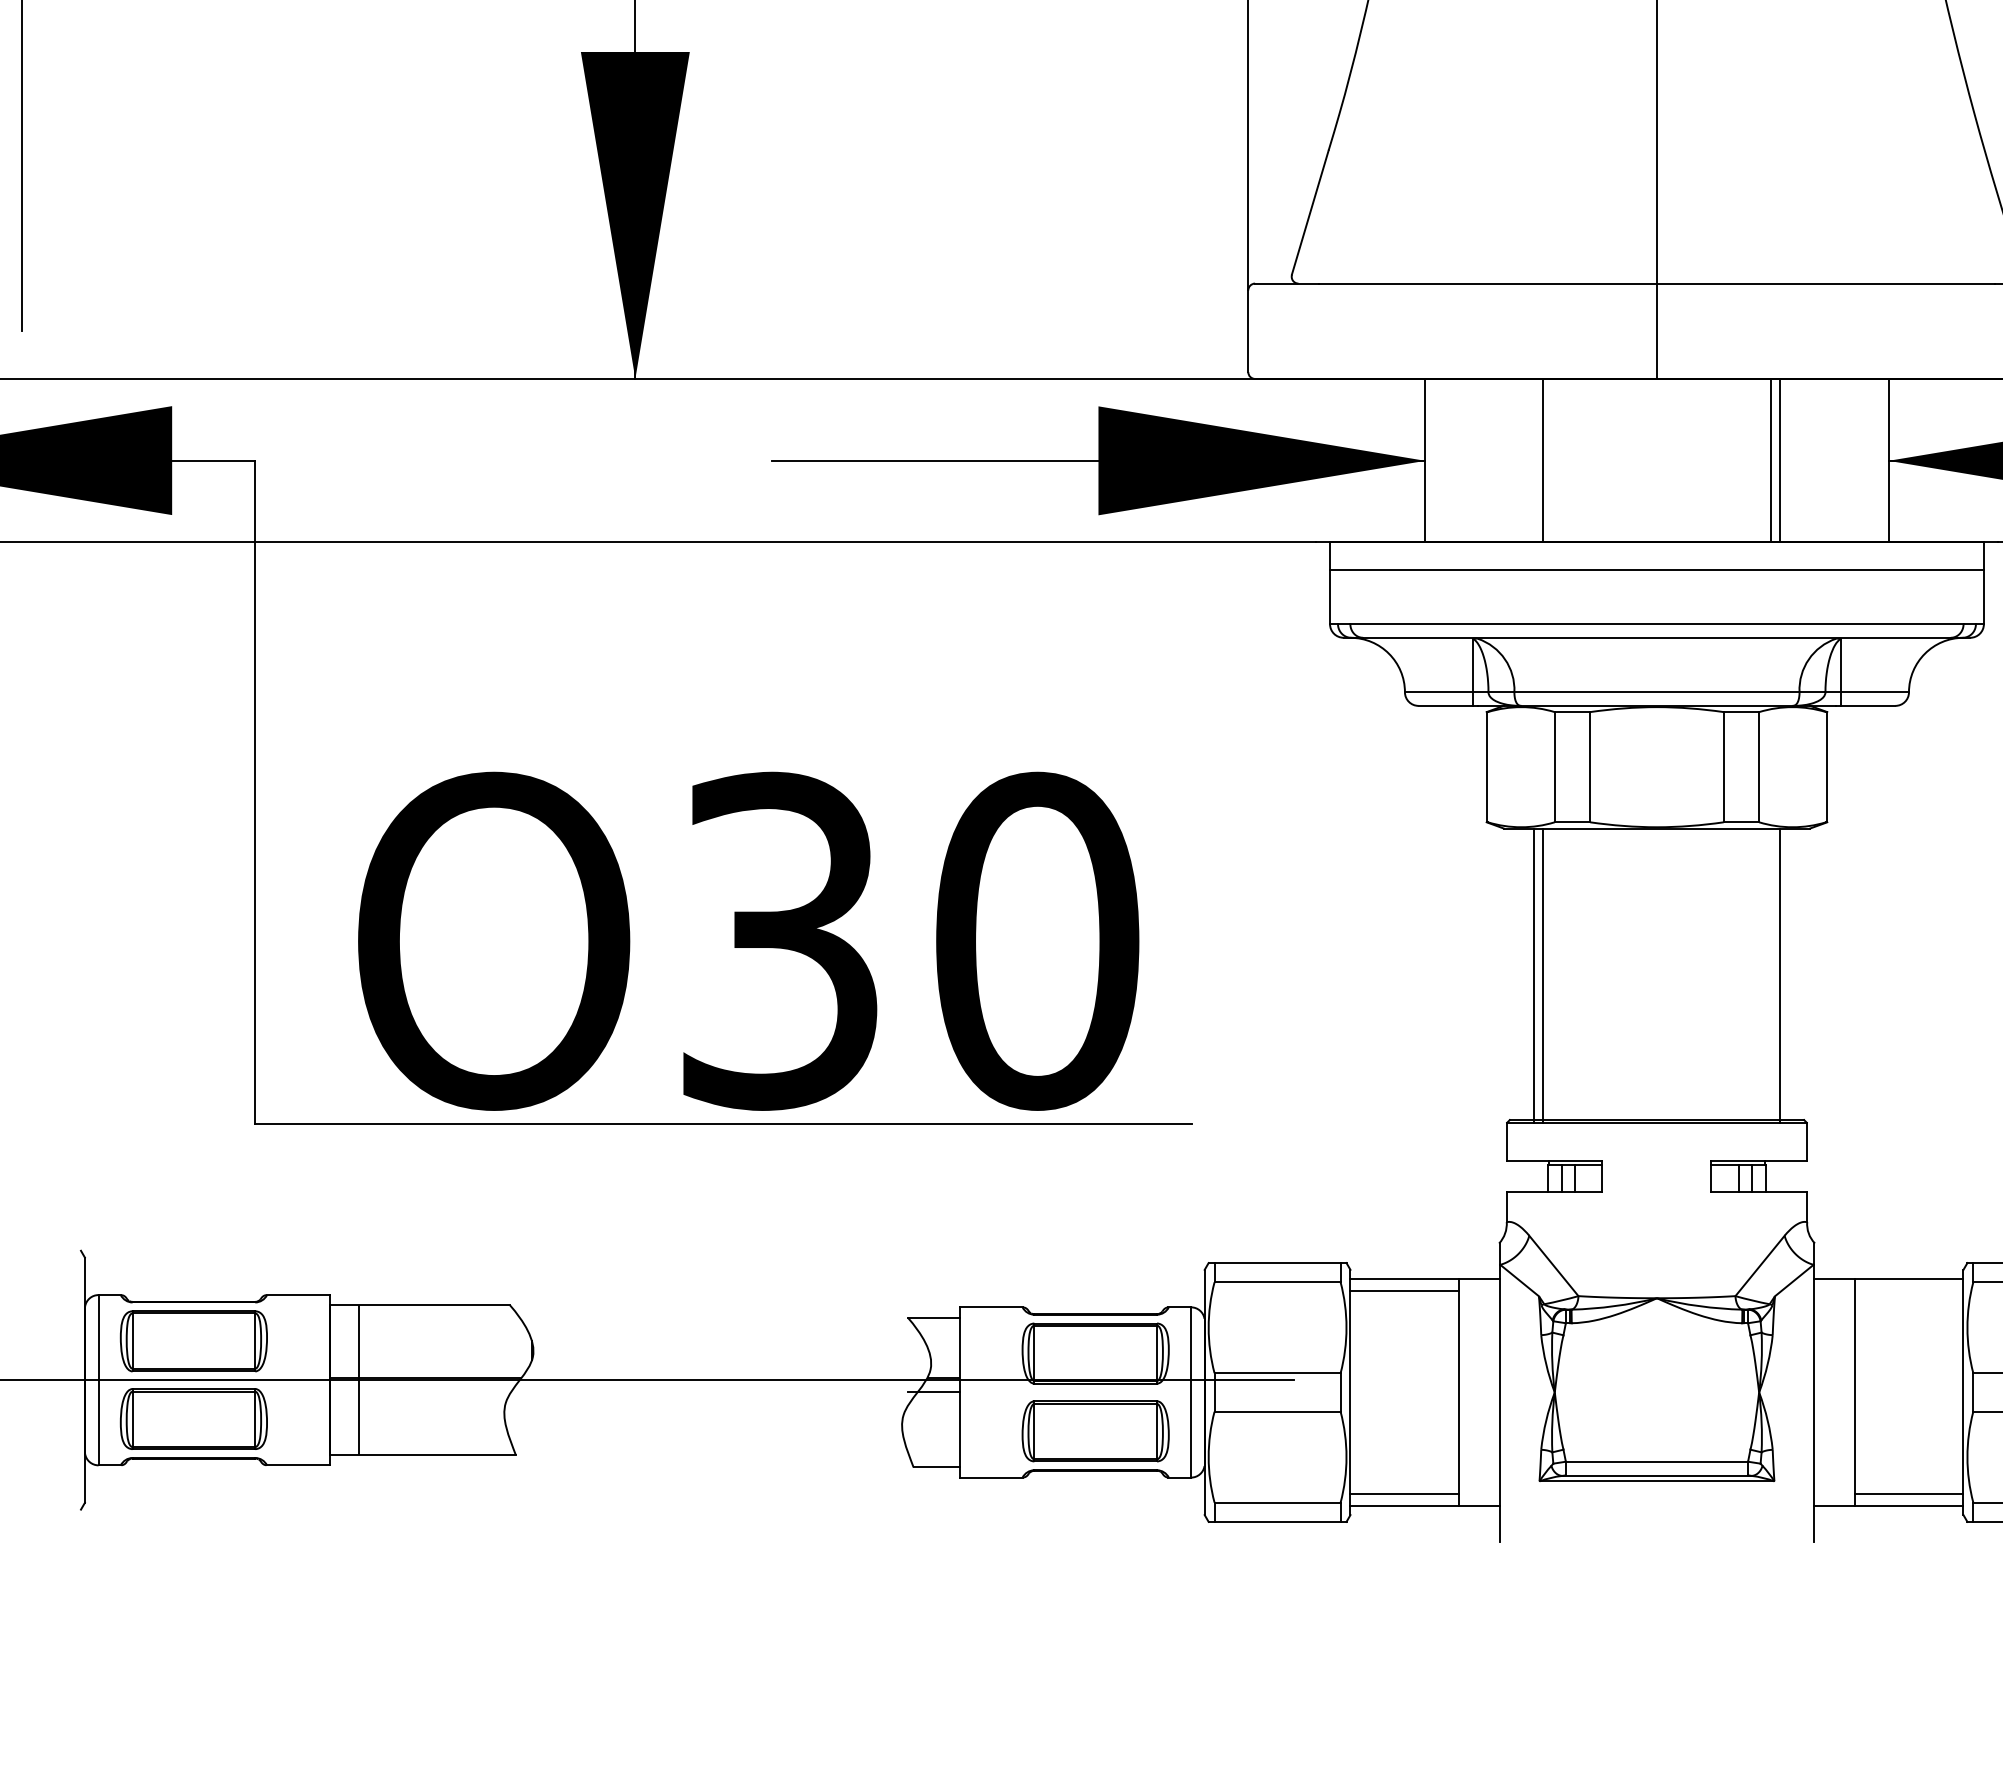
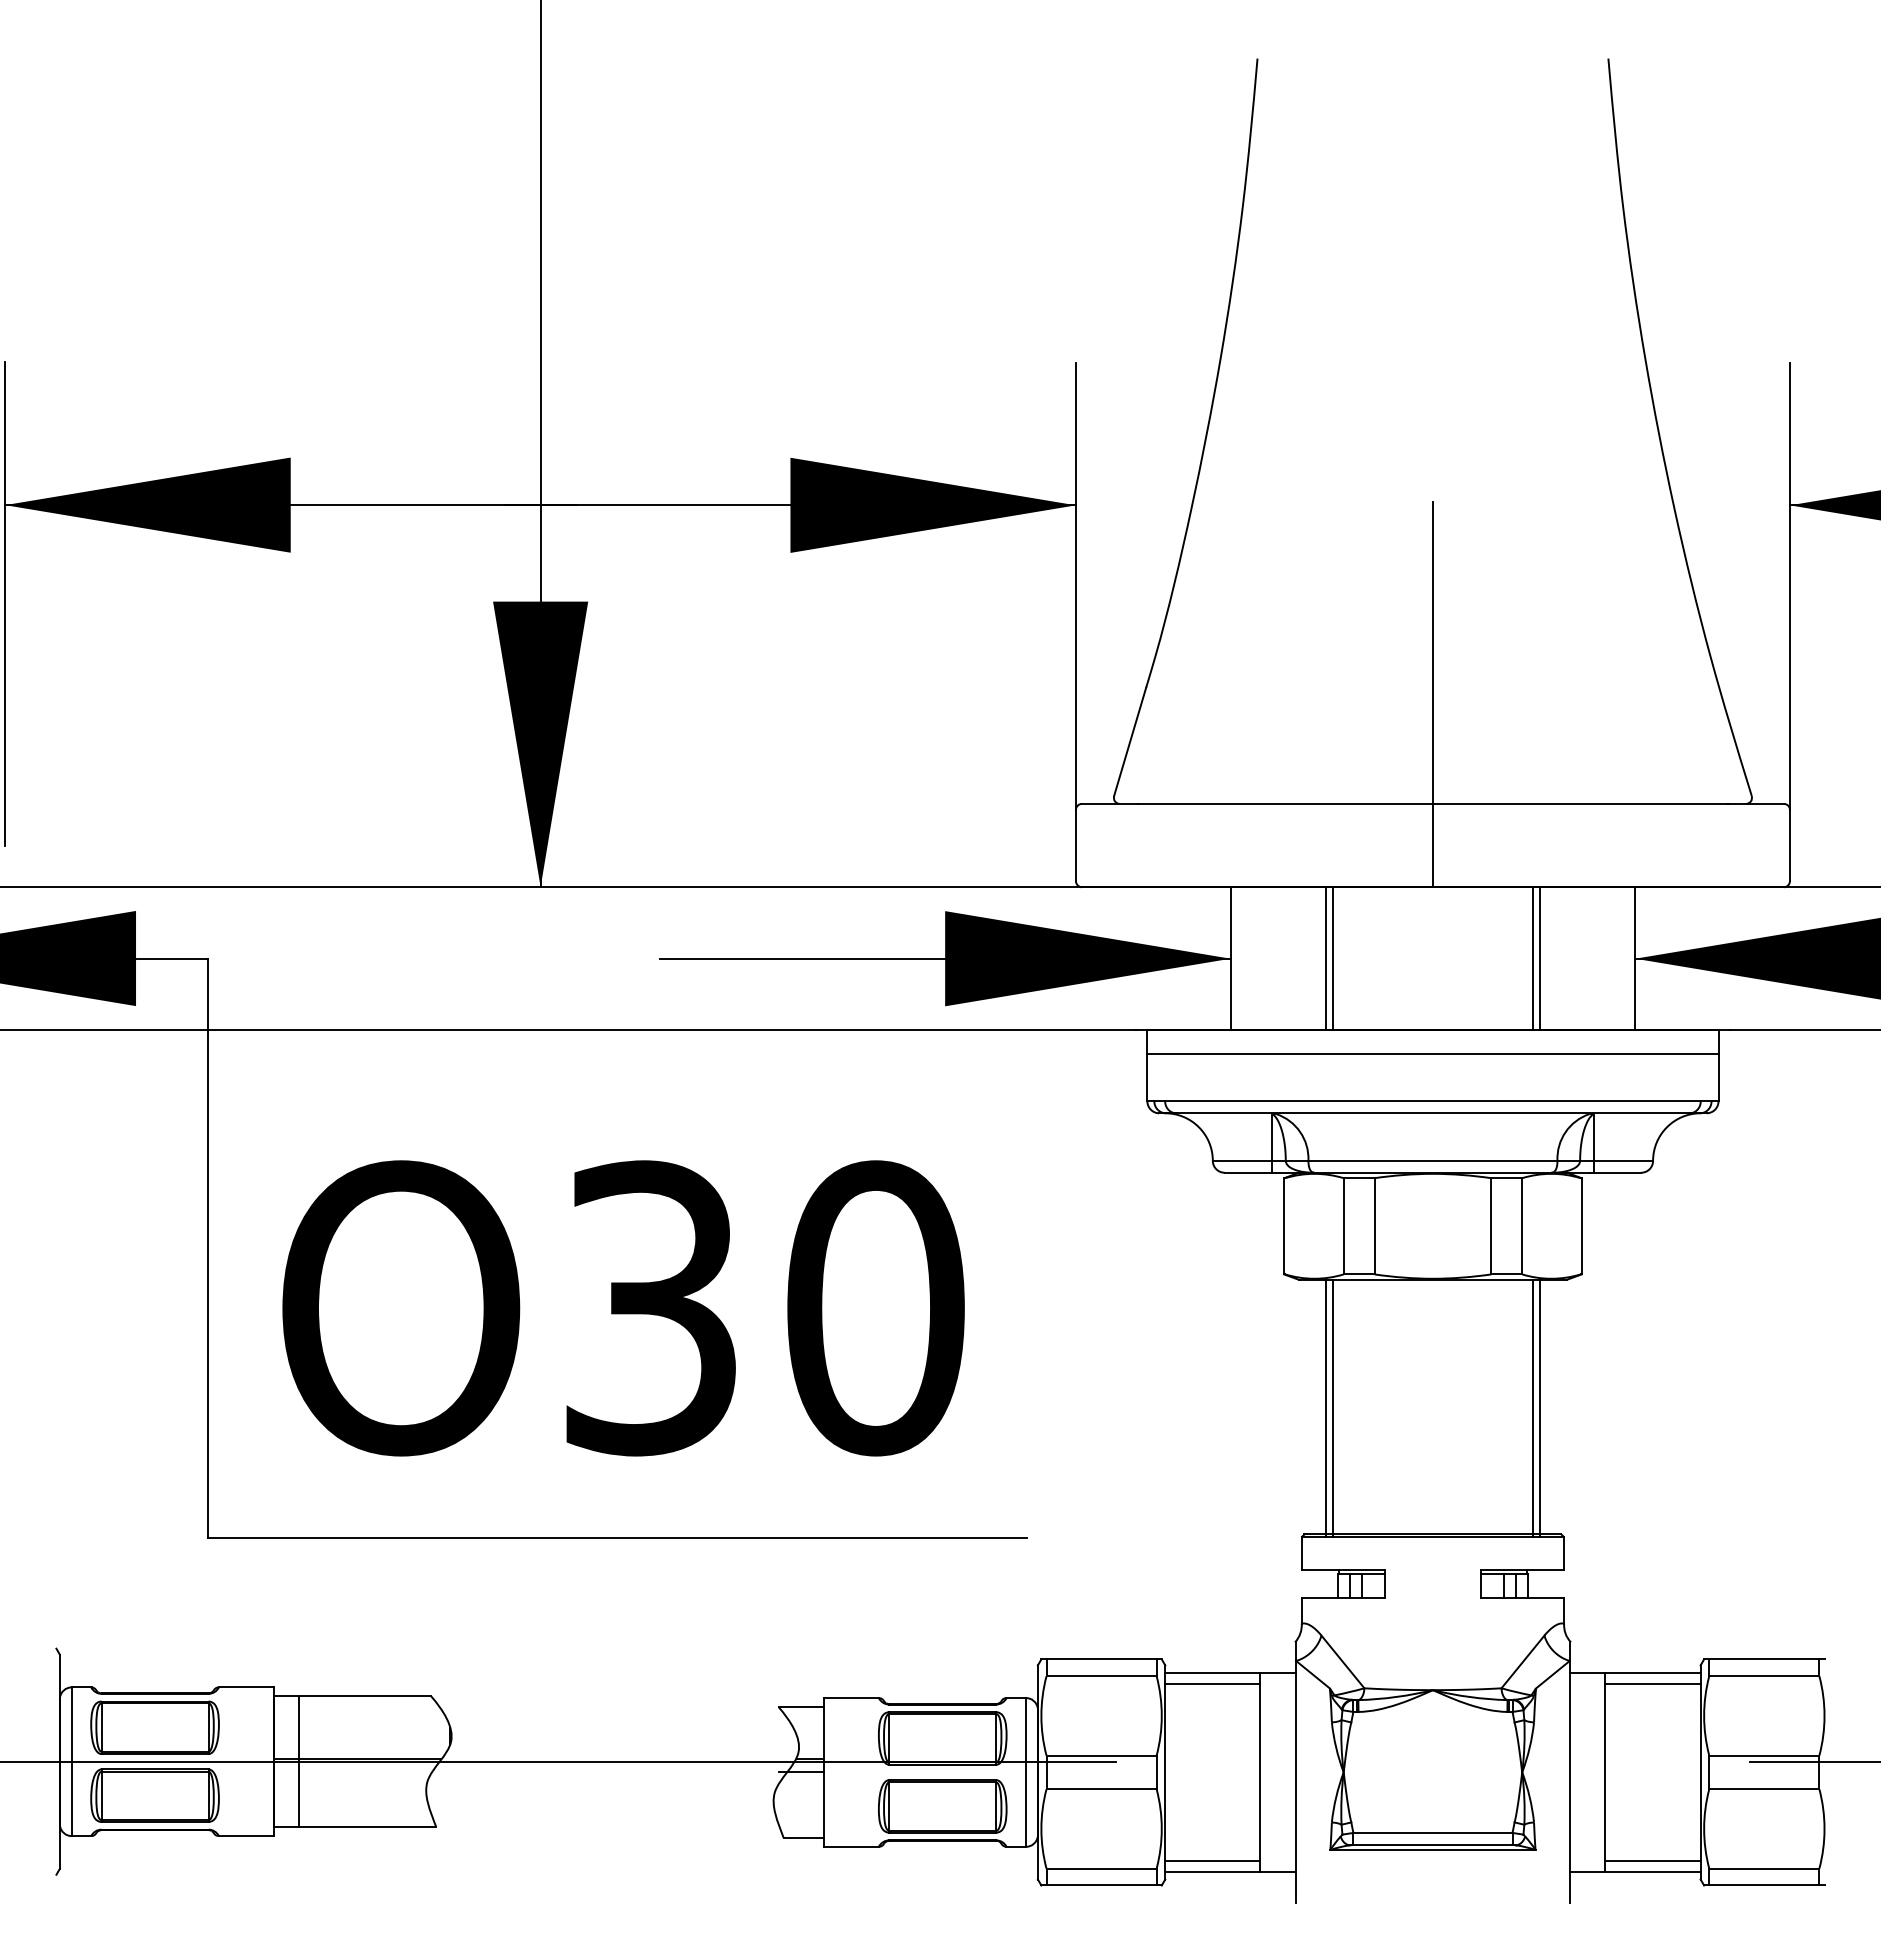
line: (1533, 460) -> (1325, 958), added
text: (748, 941) -> (623, 1308), moved
line: (1770, 974) -> (1532, 1407), added
line: (1908, 1290) -> (1652, 1683), added

